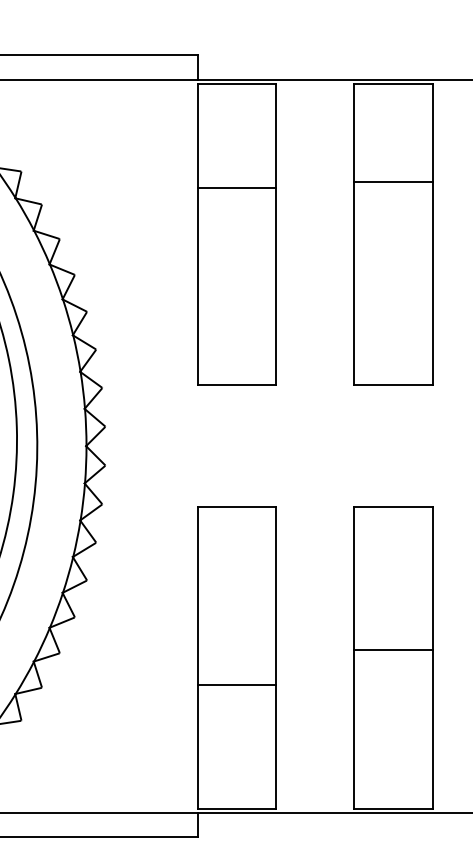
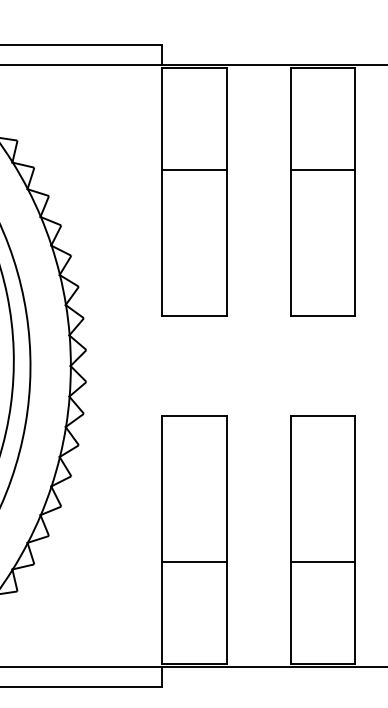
line: (393, 181) -> (322, 170), moved
line: (237, 187) -> (194, 170), moved
line: (393, 649) -> (322, 561), moved

